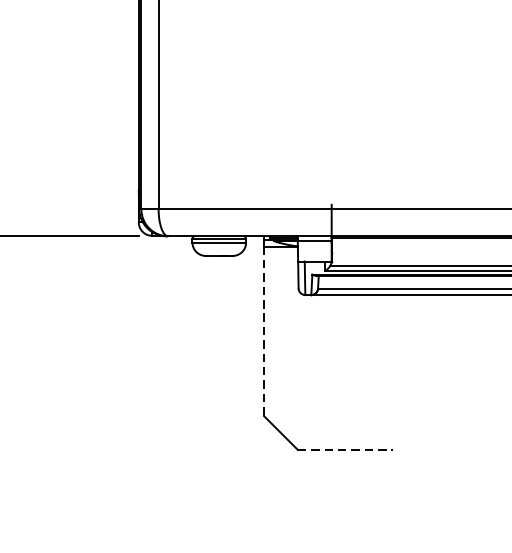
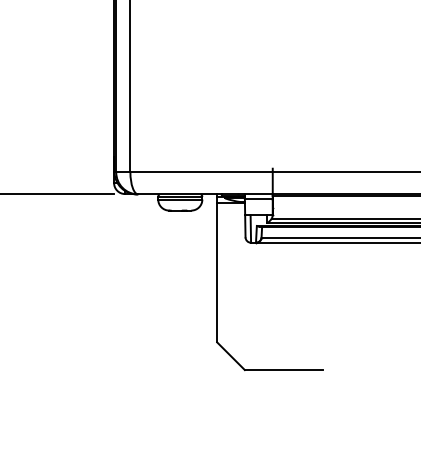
line: (264, 331) -> (217, 272), dashed -> solid
line: (345, 450) -> (284, 370), dashed -> solid

